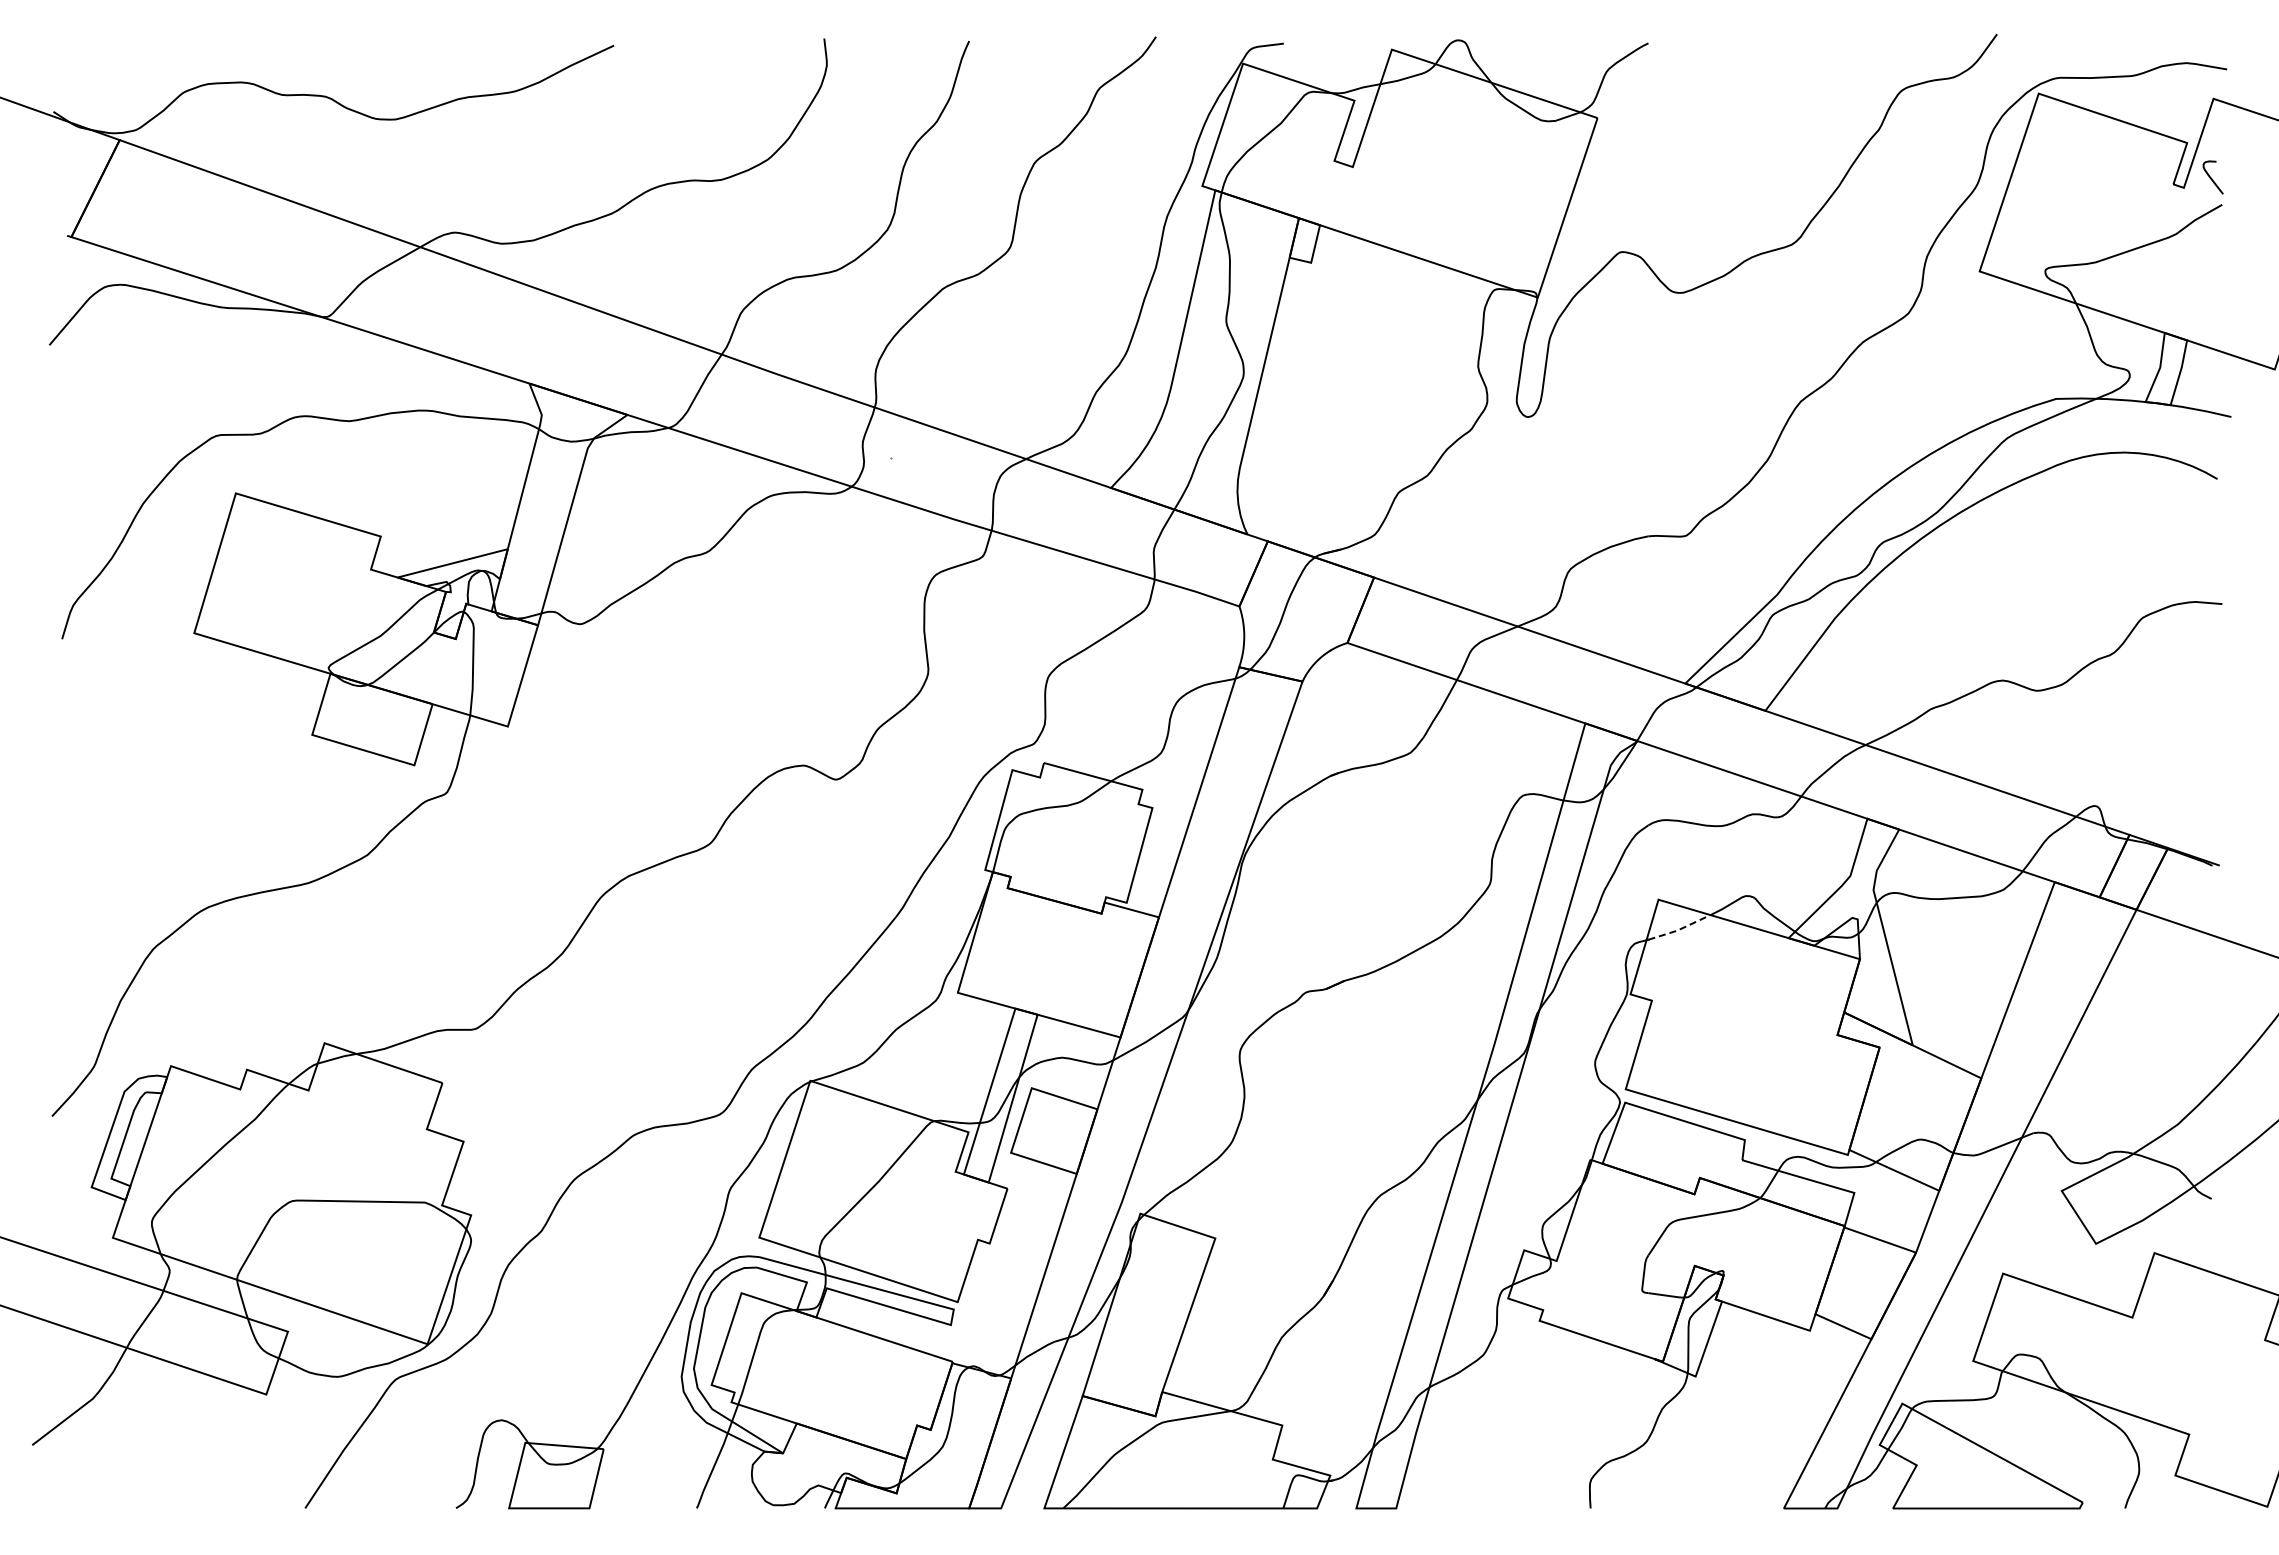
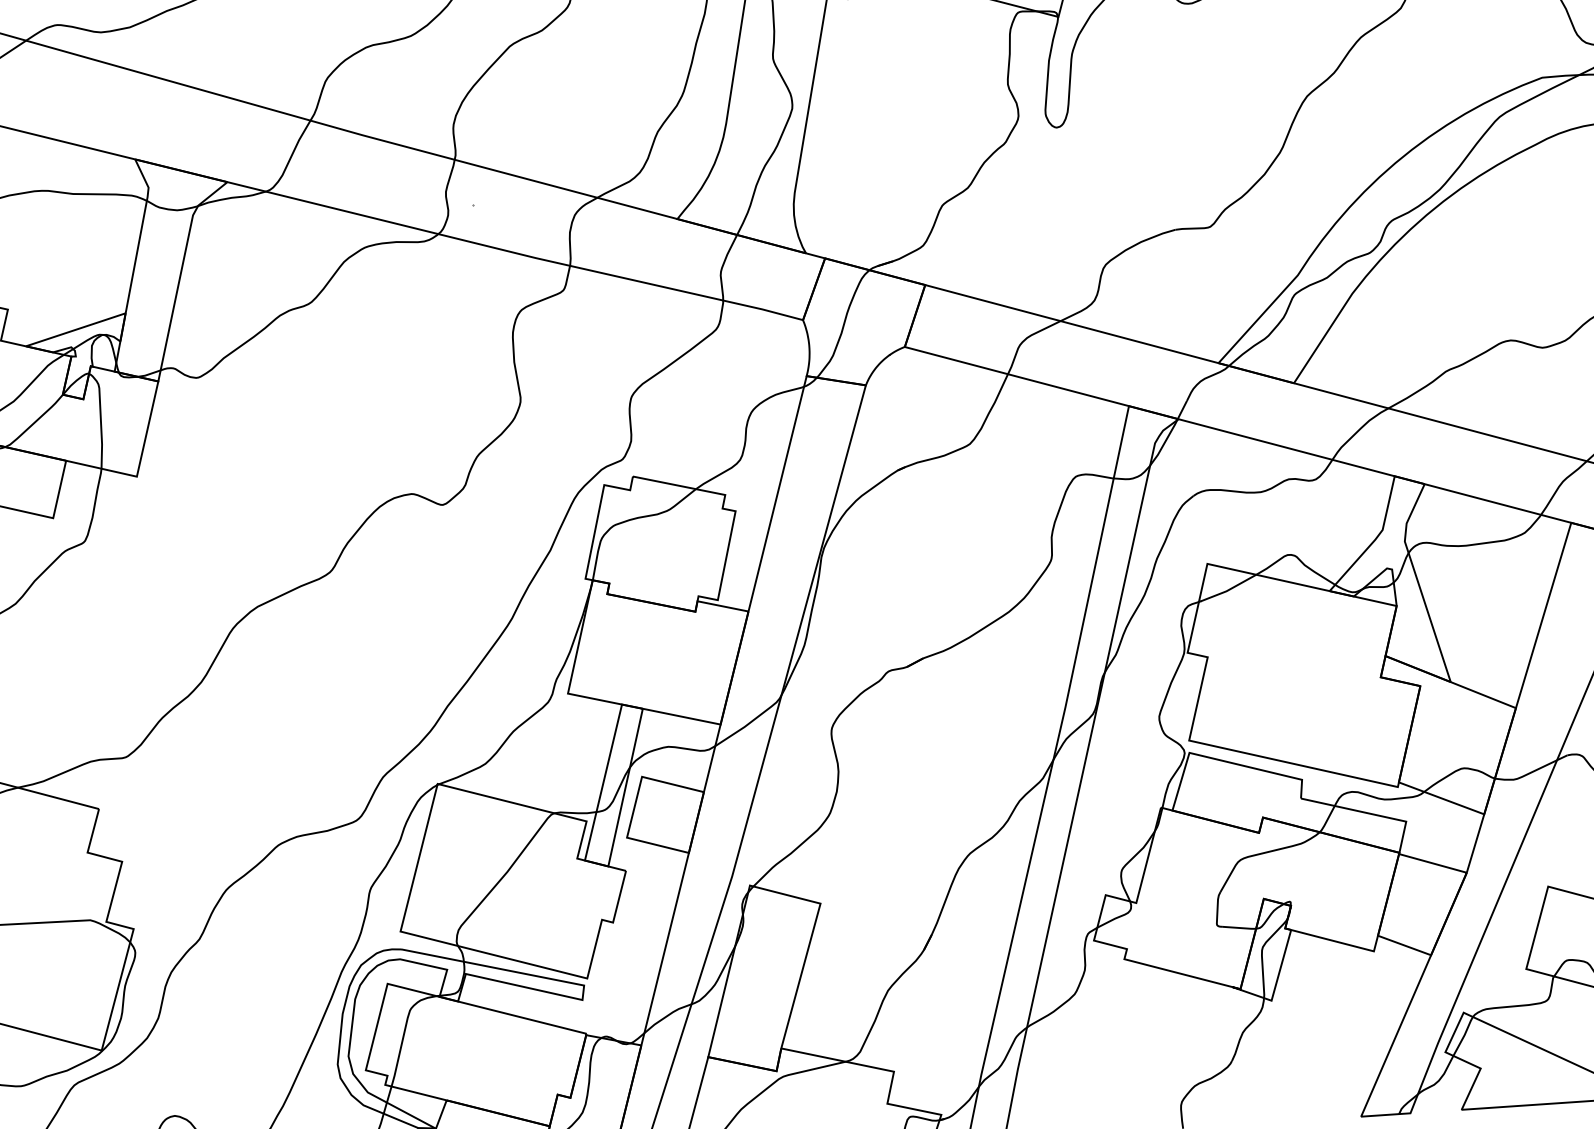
line: (1679, 929) -> (1228, 589), dashed -> solid

